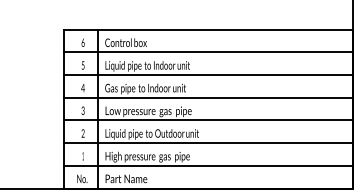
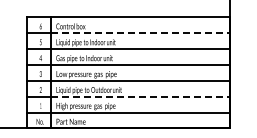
line: (225, 52) -> (140, 33), solid -> dashed
line: (225, 142) -> (140, 96), solid -> dashed

